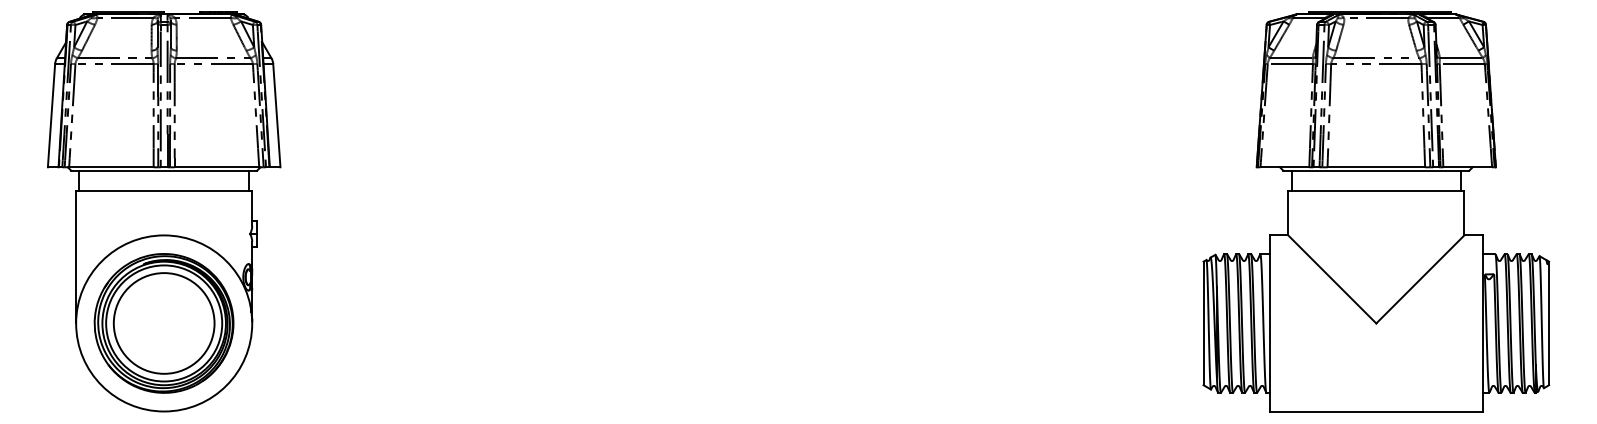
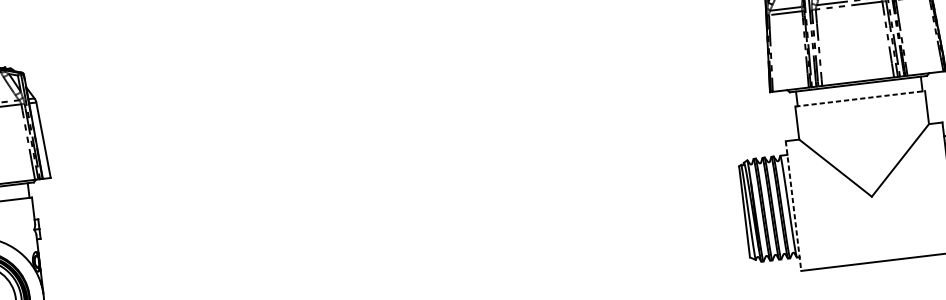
line: (1376, 190) -> (860, 98), solid -> dashed
line: (1270, 323) -> (793, 206), solid -> dashed

